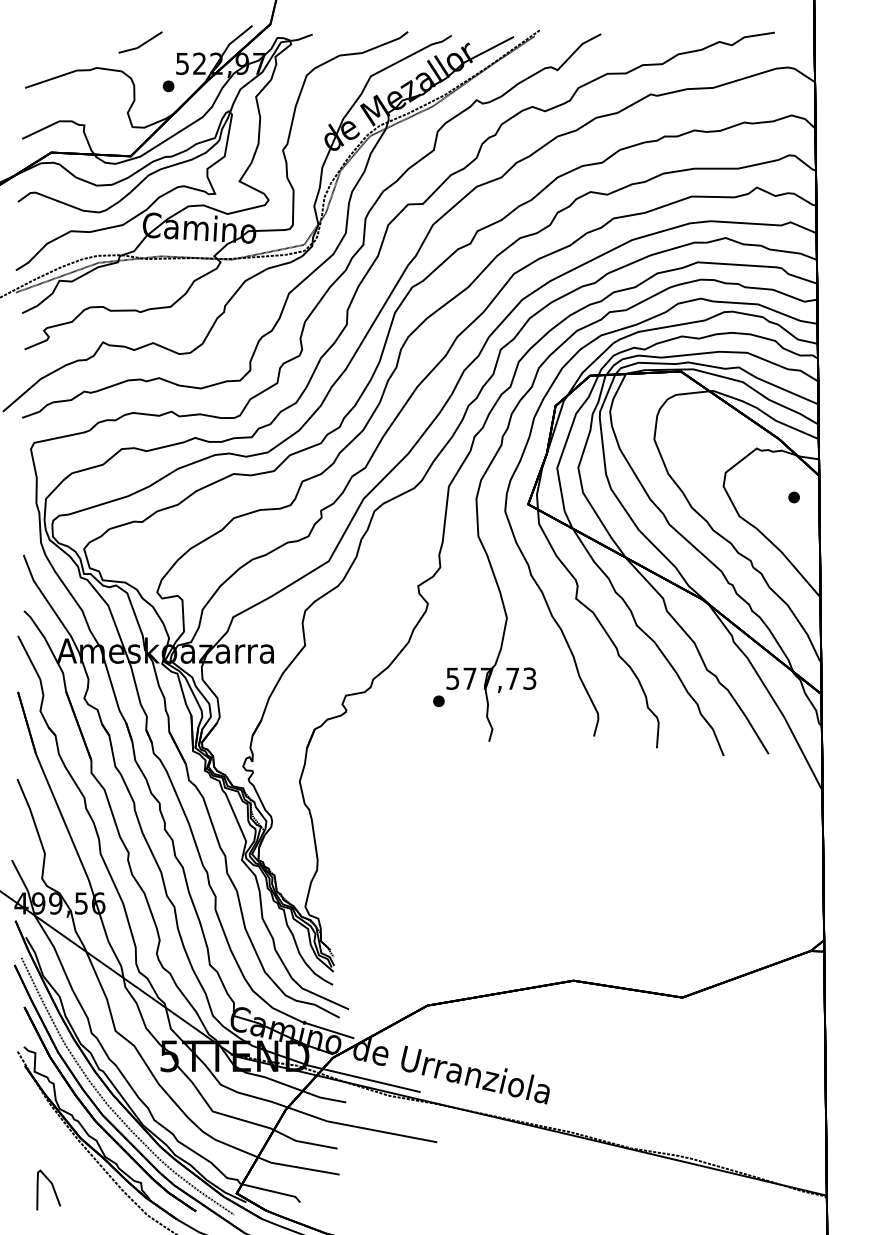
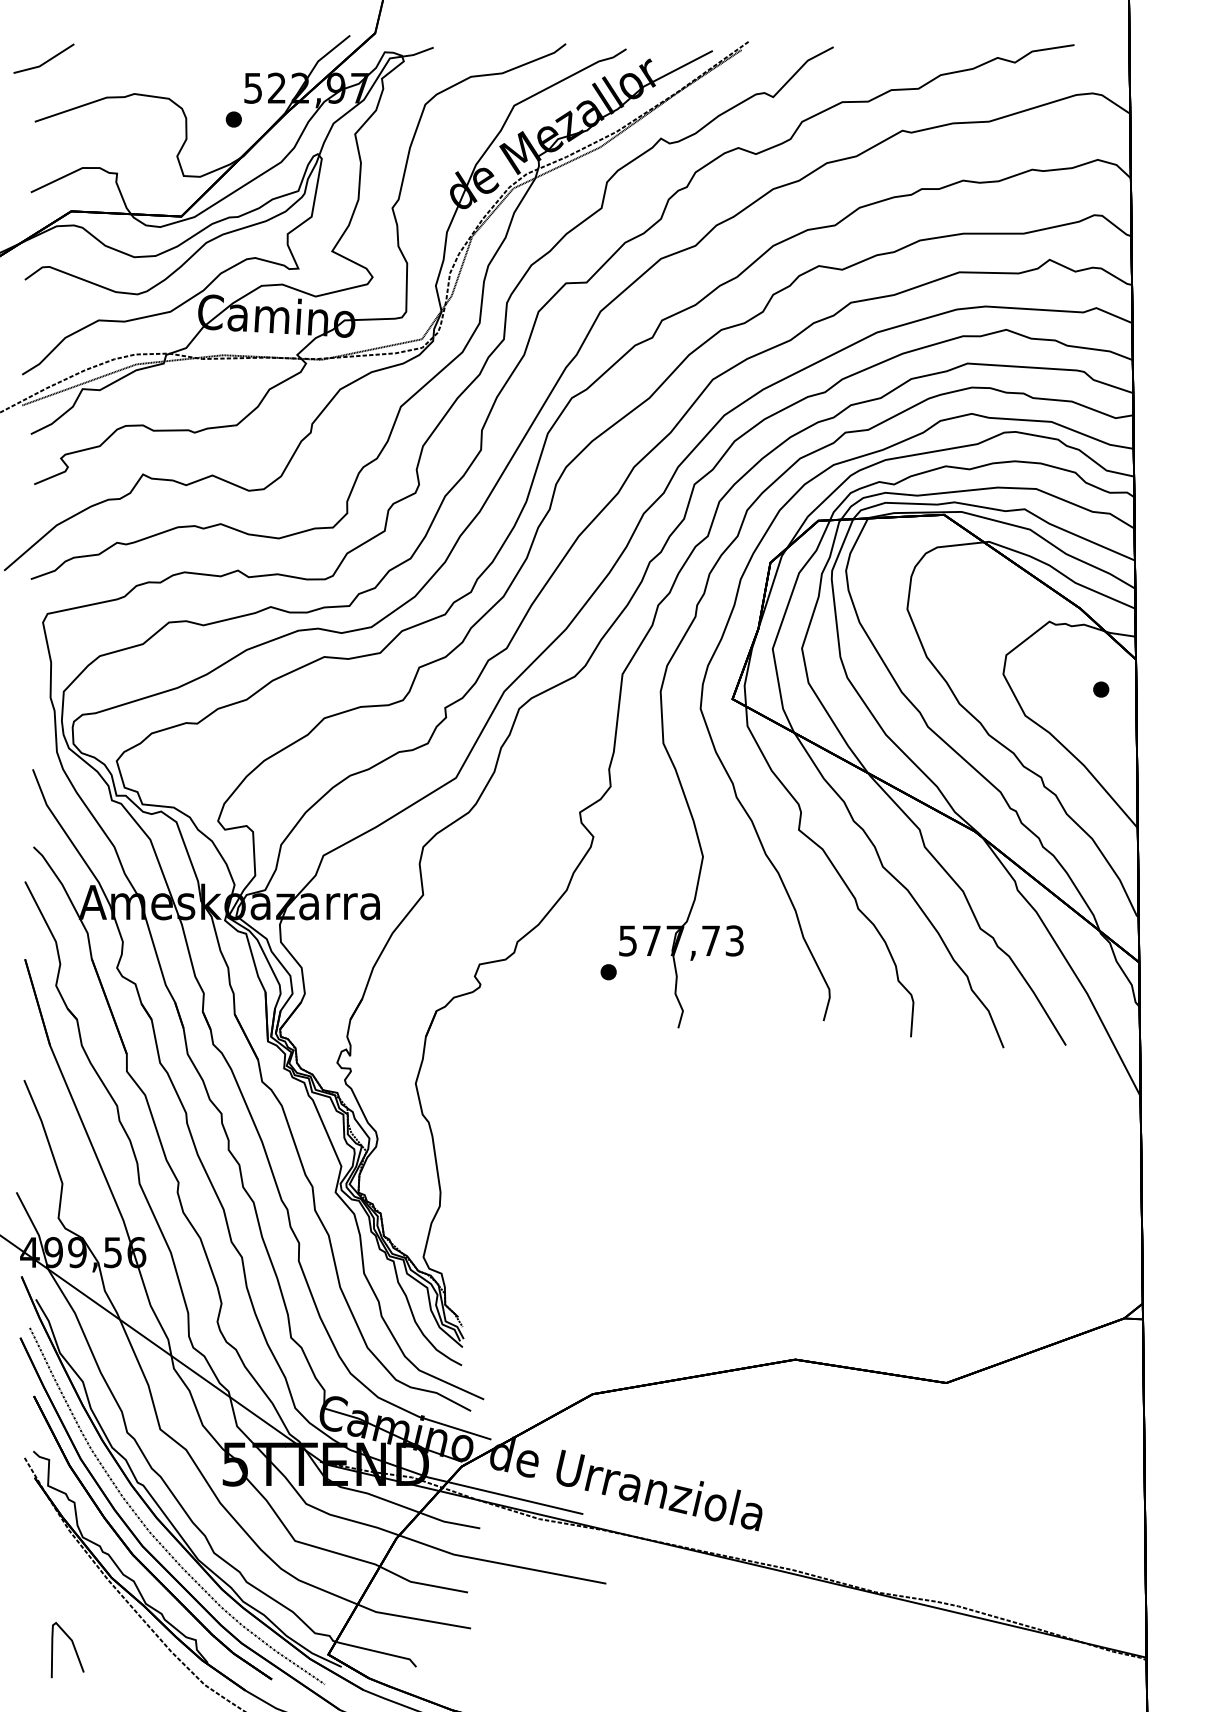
line: (142, 43) -> (46, 60), moved

